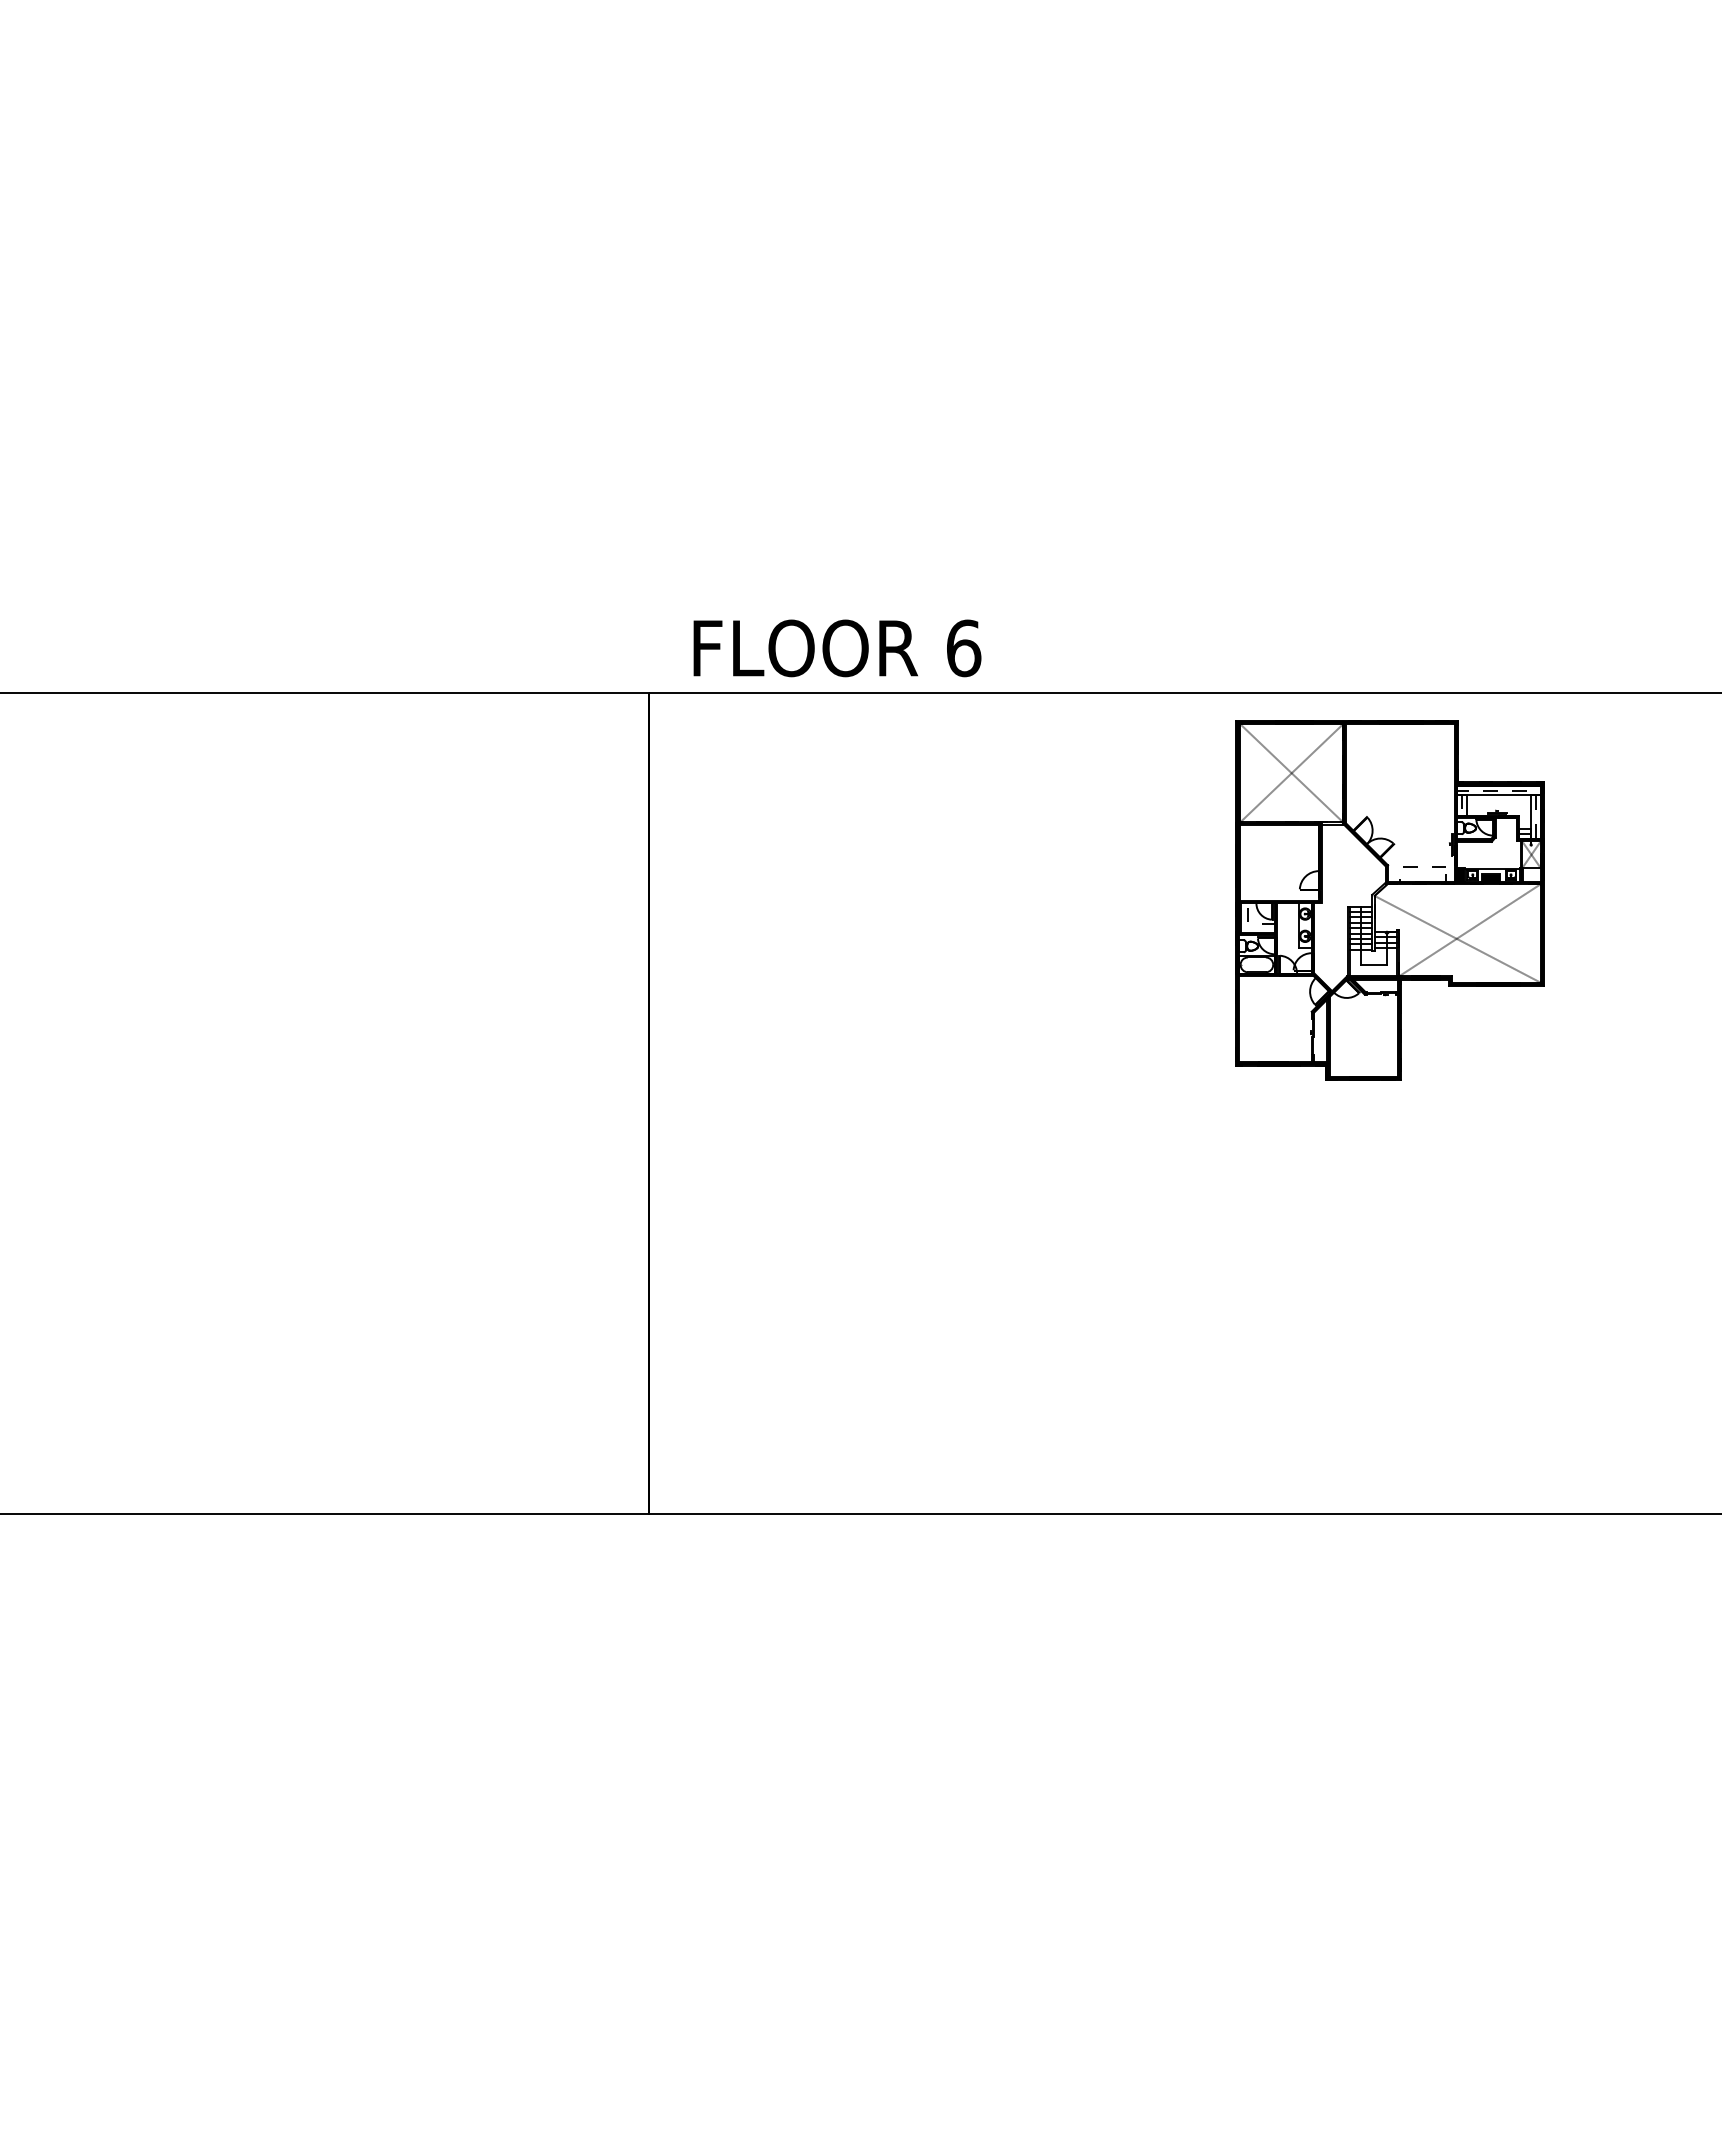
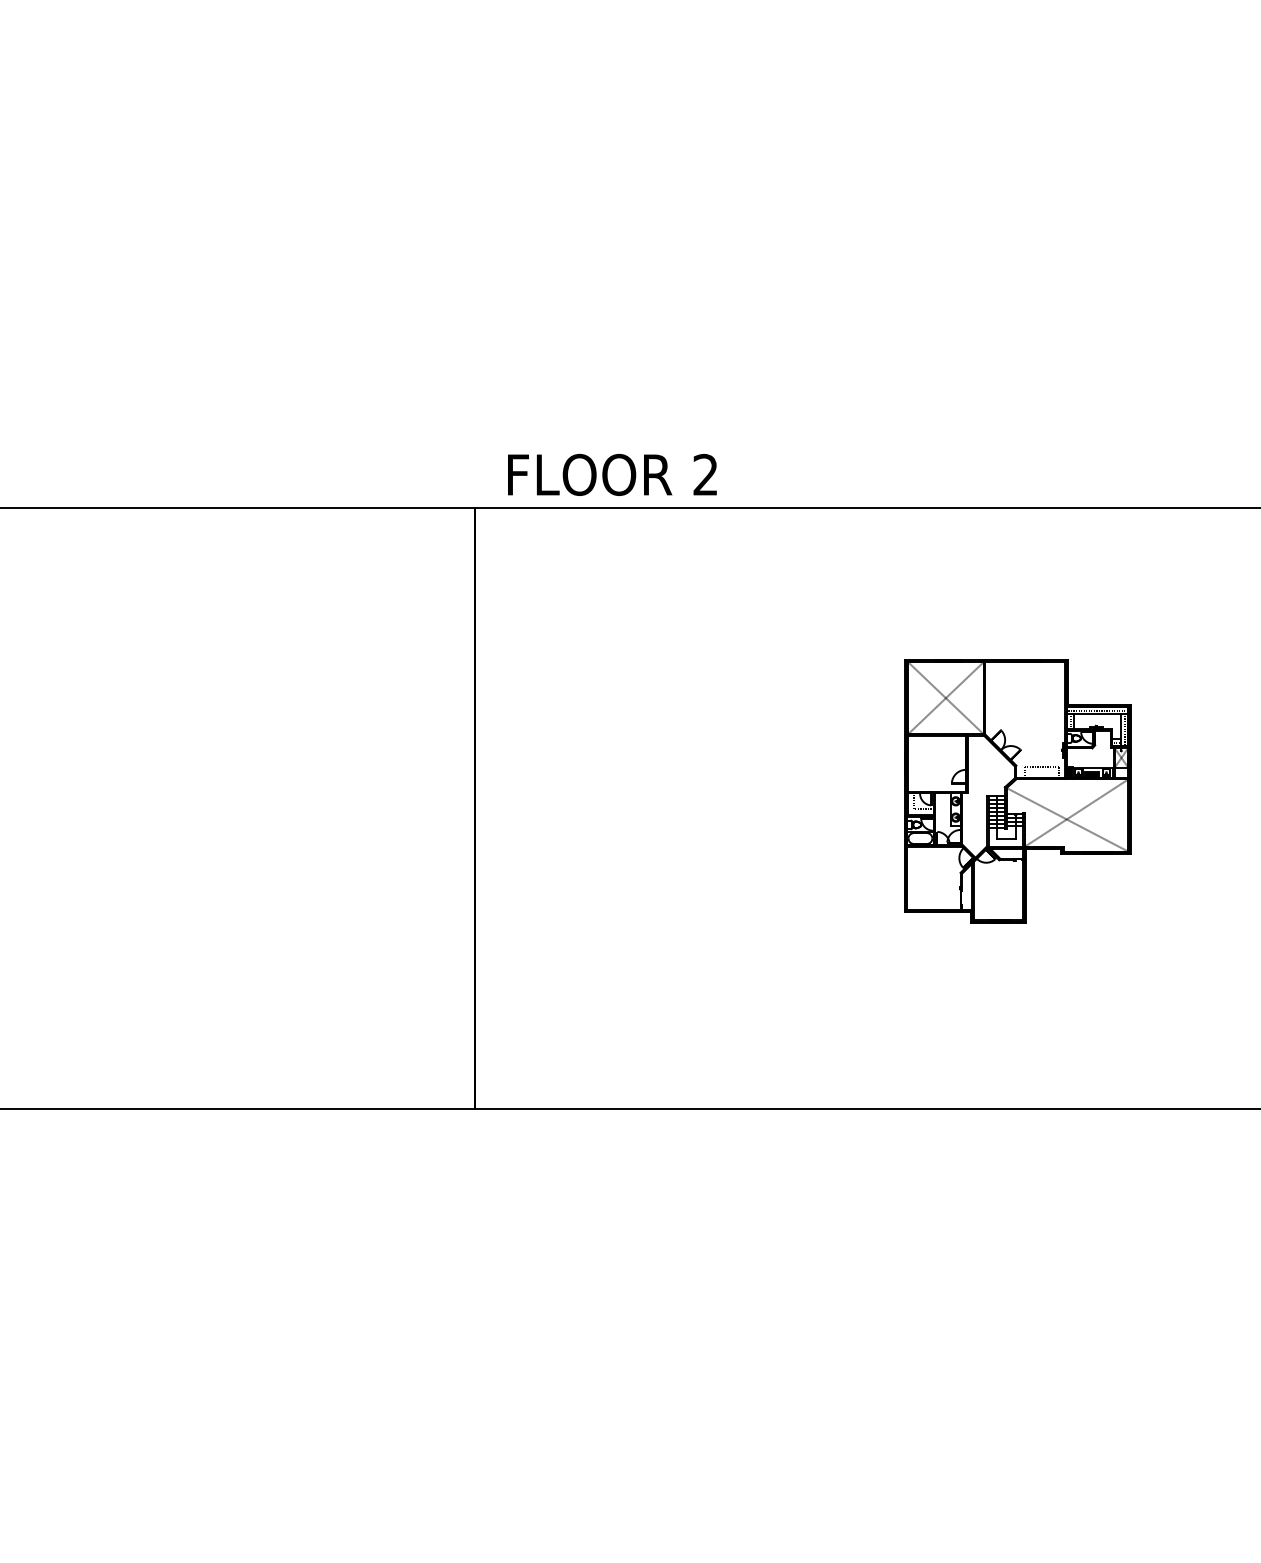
text: (964, 648) -> (706, 475), 6 -> 2
part: (1389, 900) -> (1017, 791), moved

